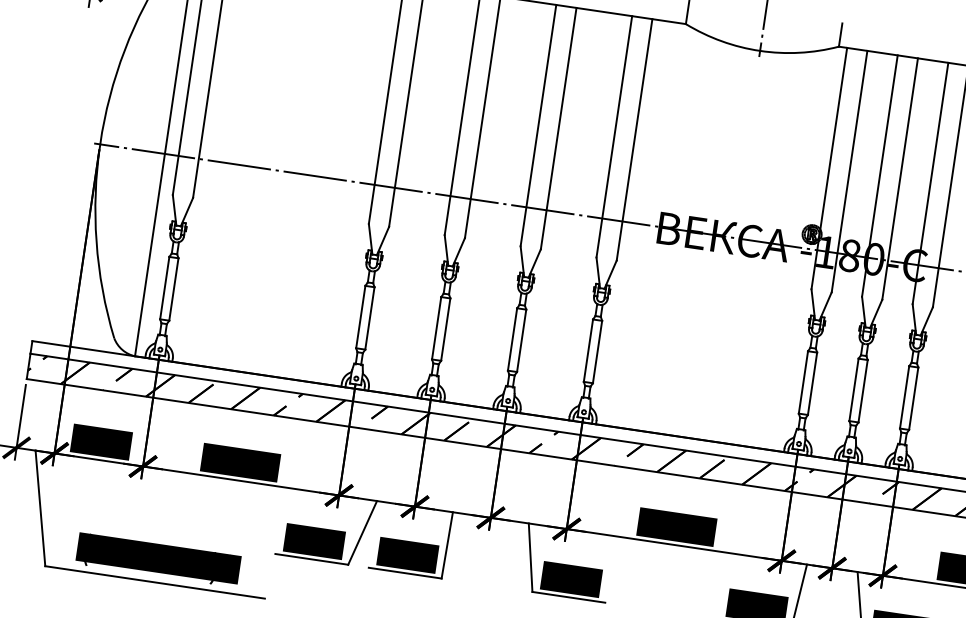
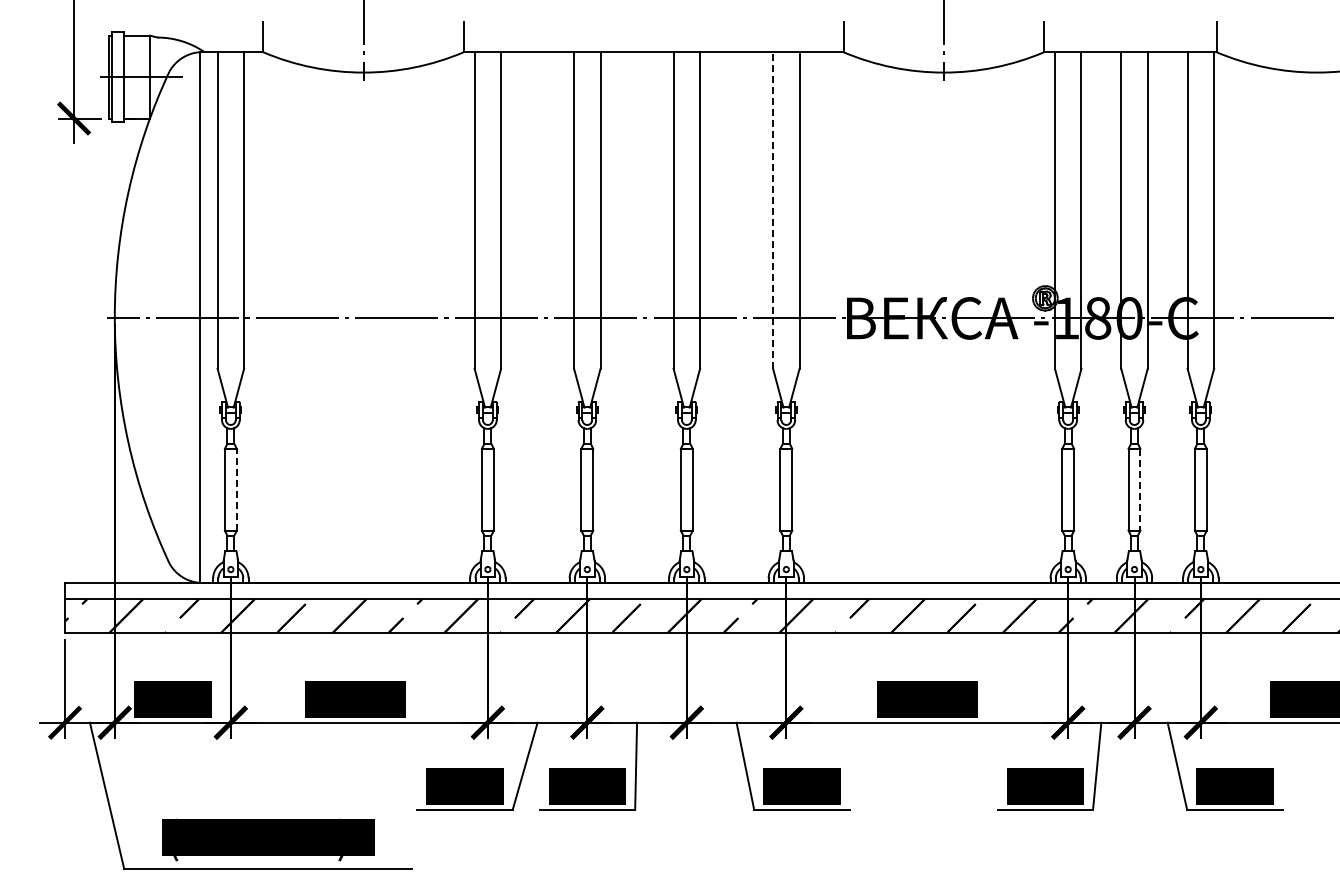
line: (614, 136) -> (773, 209), solid -> dashed
line: (173, 289) -> (236, 489), solid -> dashed
line: (863, 391) -> (1140, 489), solid -> dashed

